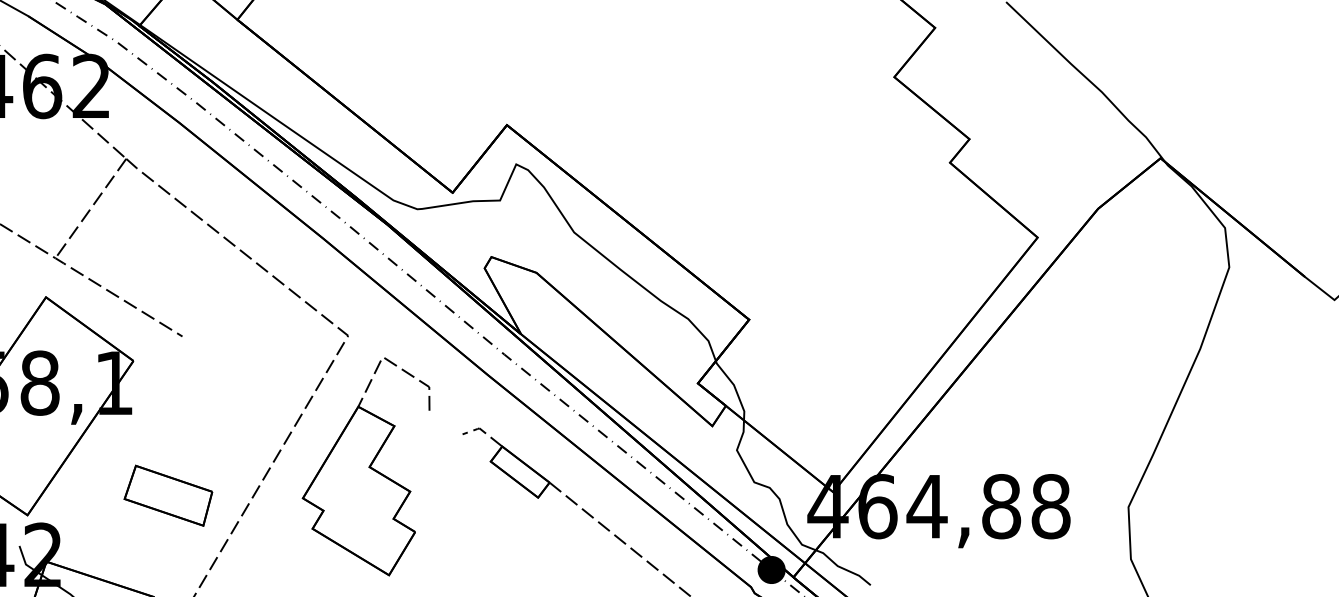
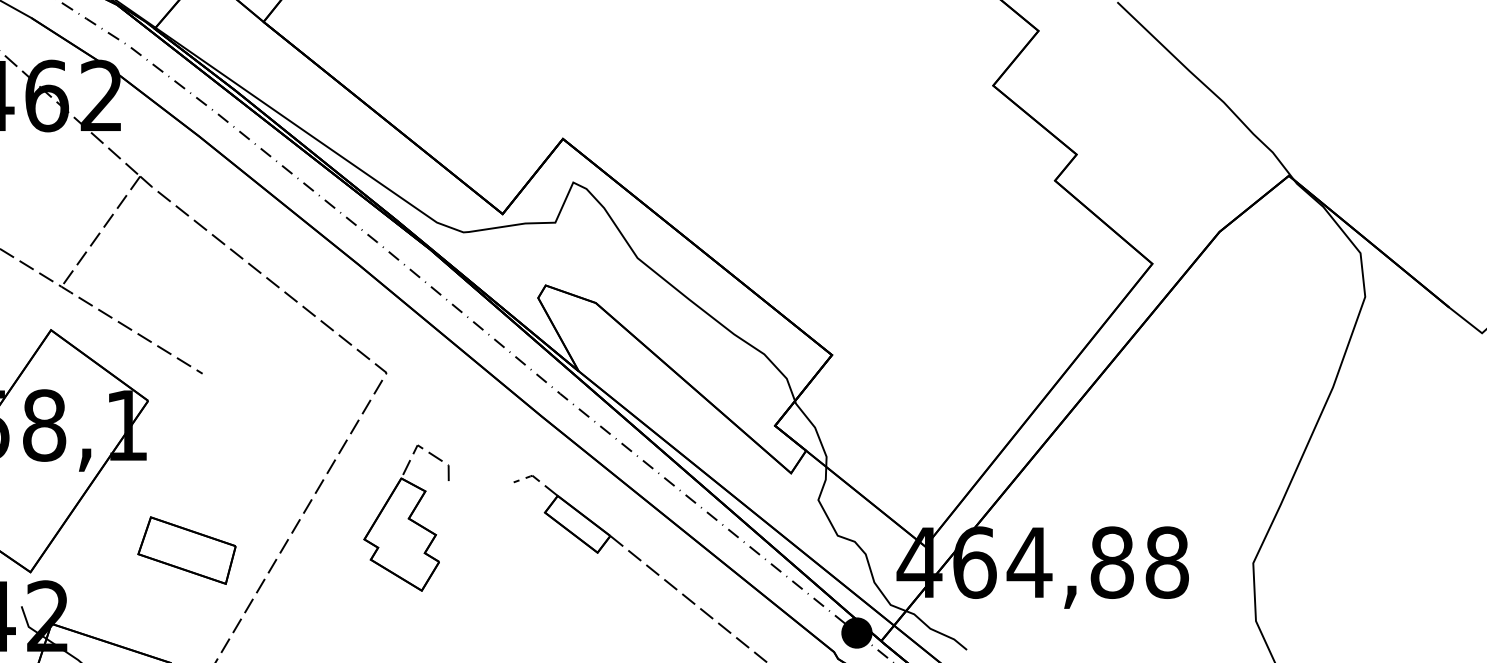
part: (366, 466) -> (406, 518), size x0.6

